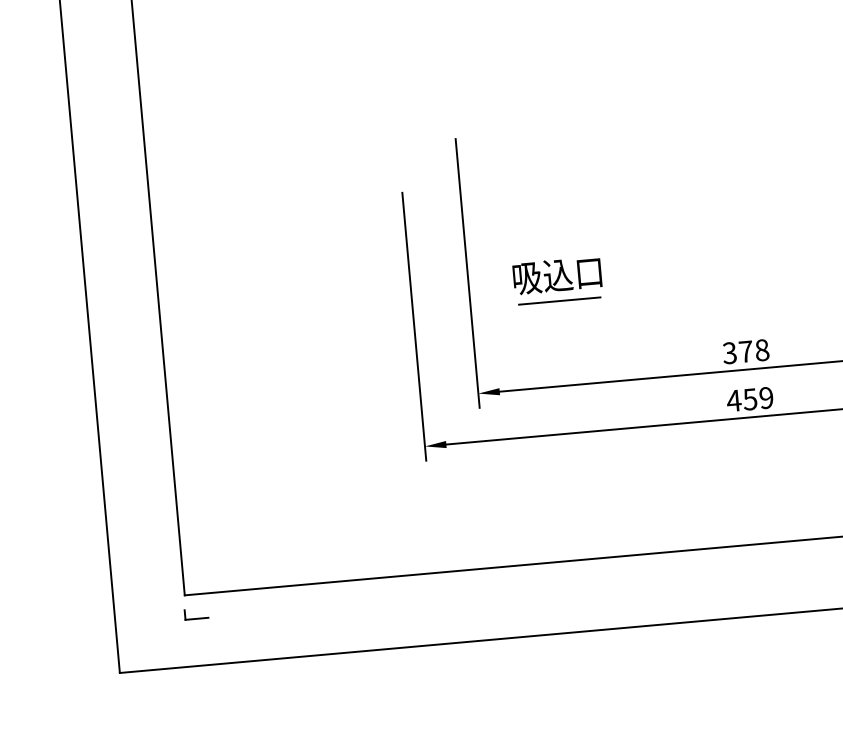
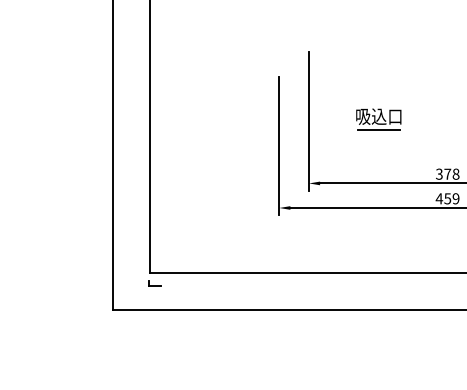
part: (557, 280) -> (378, 119), moved

